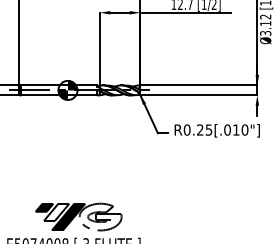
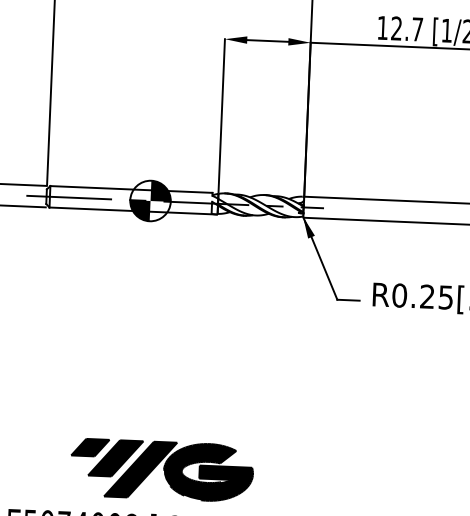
fill: (56, 211) -> (115, 456), added
fill: (100, 216) -> (208, 471), added

